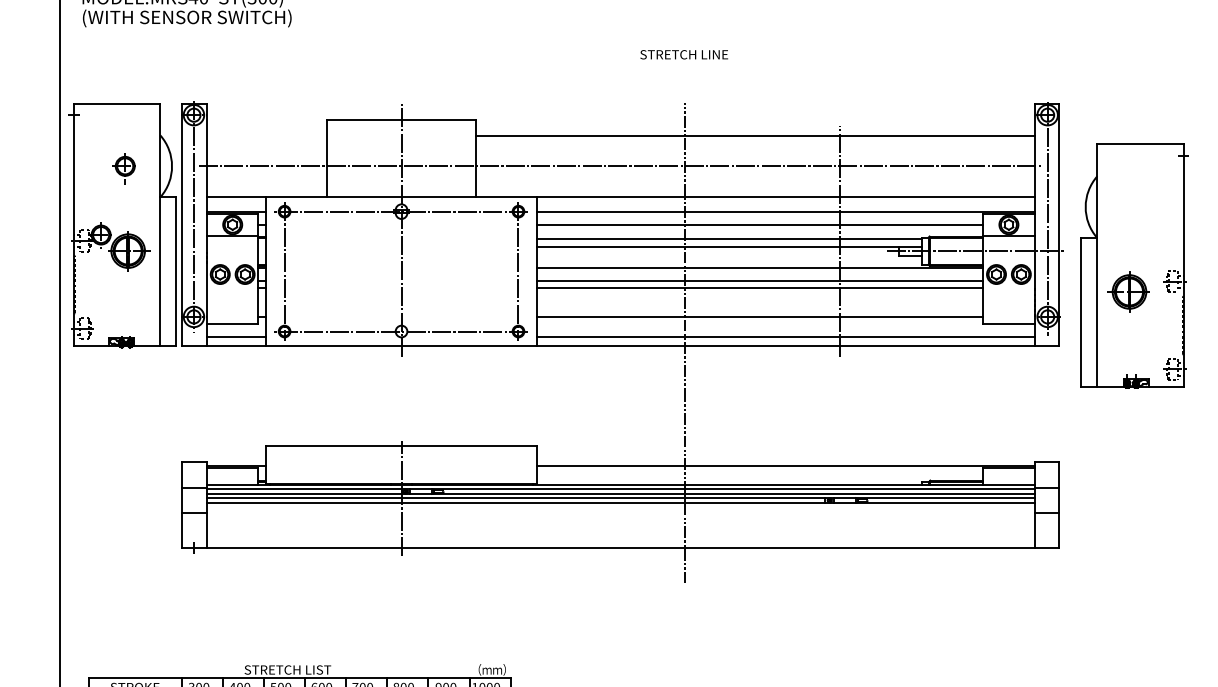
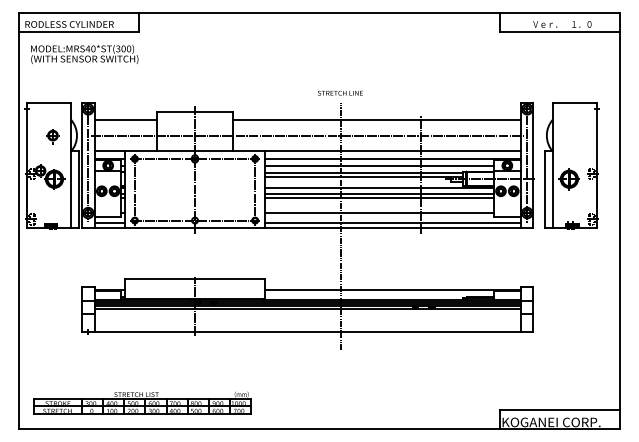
text: (684, 53) -> (340, 92), moved
line: (266, 136) -> (125, 120), added
part: (1133, 265) -> (571, 165), moved

